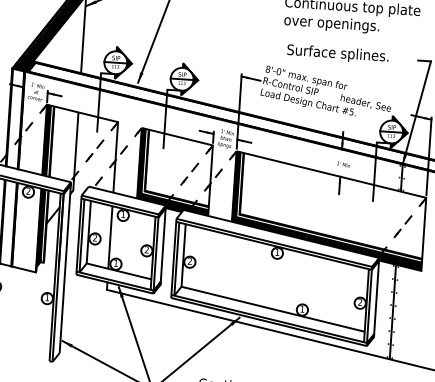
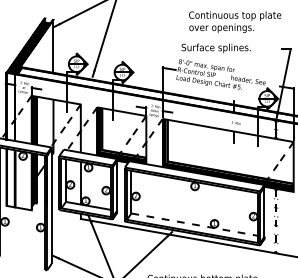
text: (336, 54) -> (215, 48), moved
line: (274, 309) -> (195, 224), solid -> dashed
line: (393, 312) -> (276, 221), solid -> dashed

